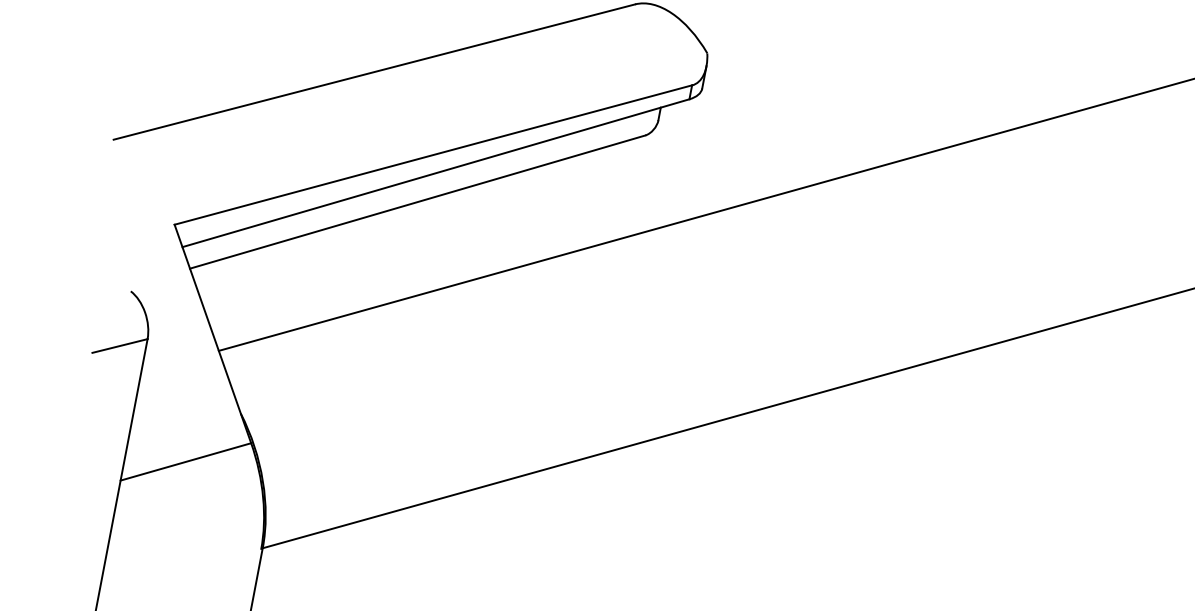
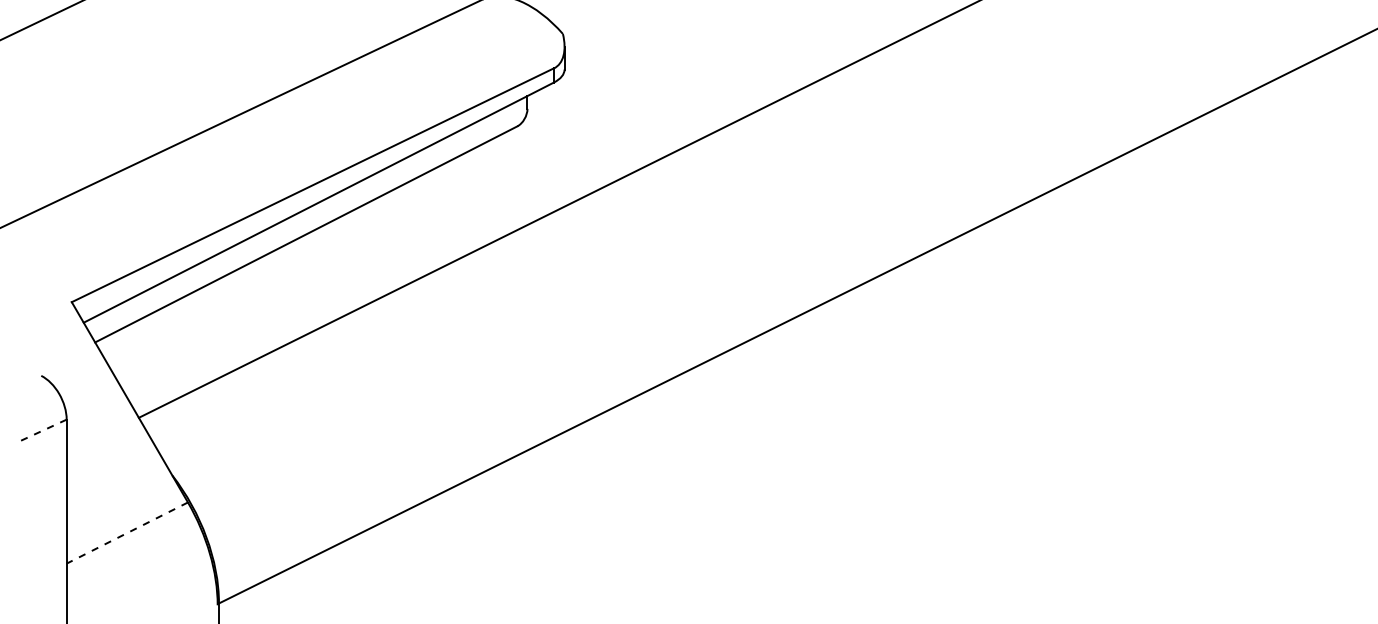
line: (119, 345) -> (40, 431), solid -> dashed
line: (185, 462) -> (127, 533), solid -> dashed

